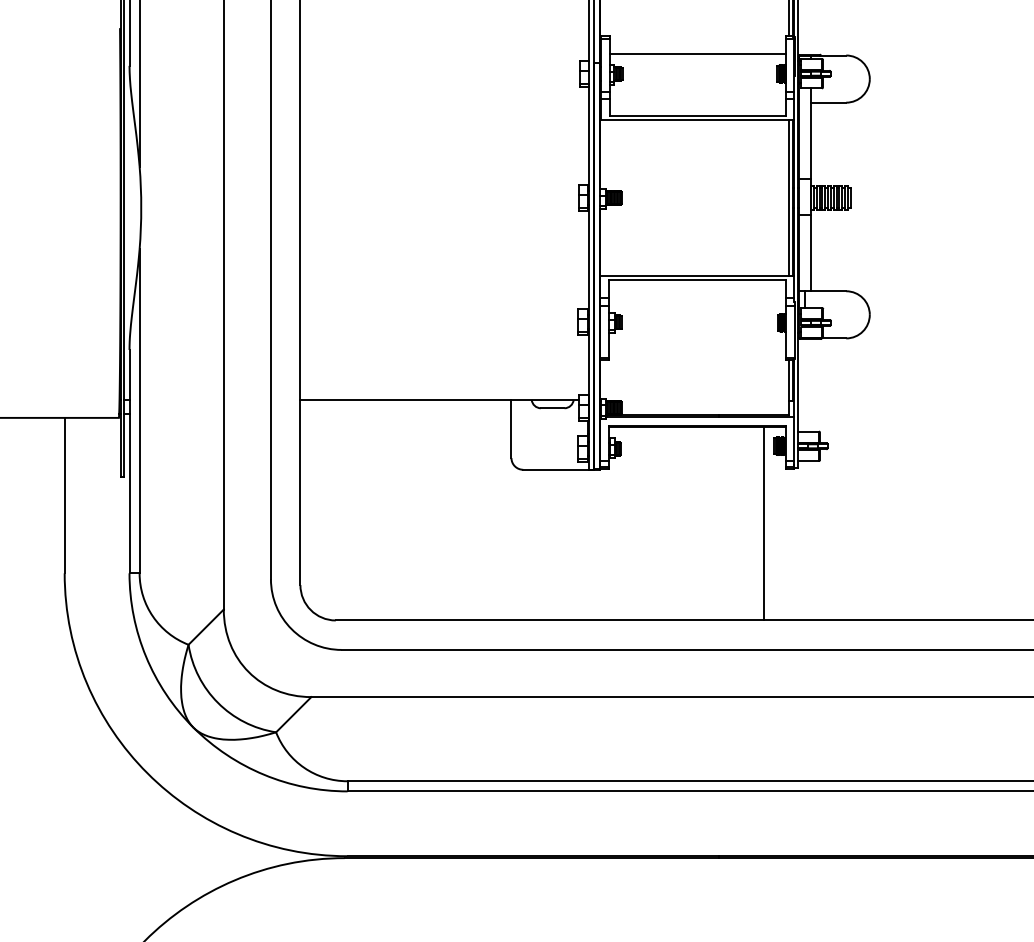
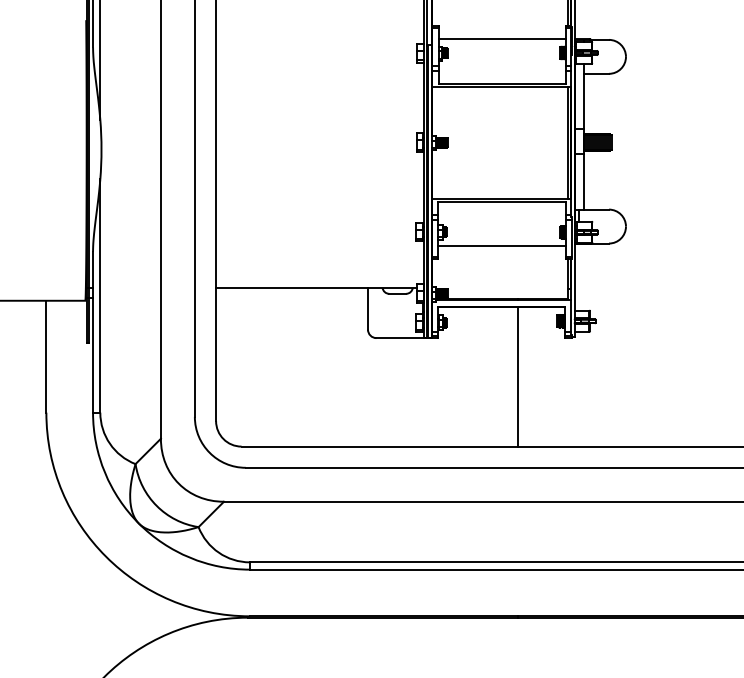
line: (696, 341) -> (501, 245), added
line: (763, 523) -> (517, 376), moved

